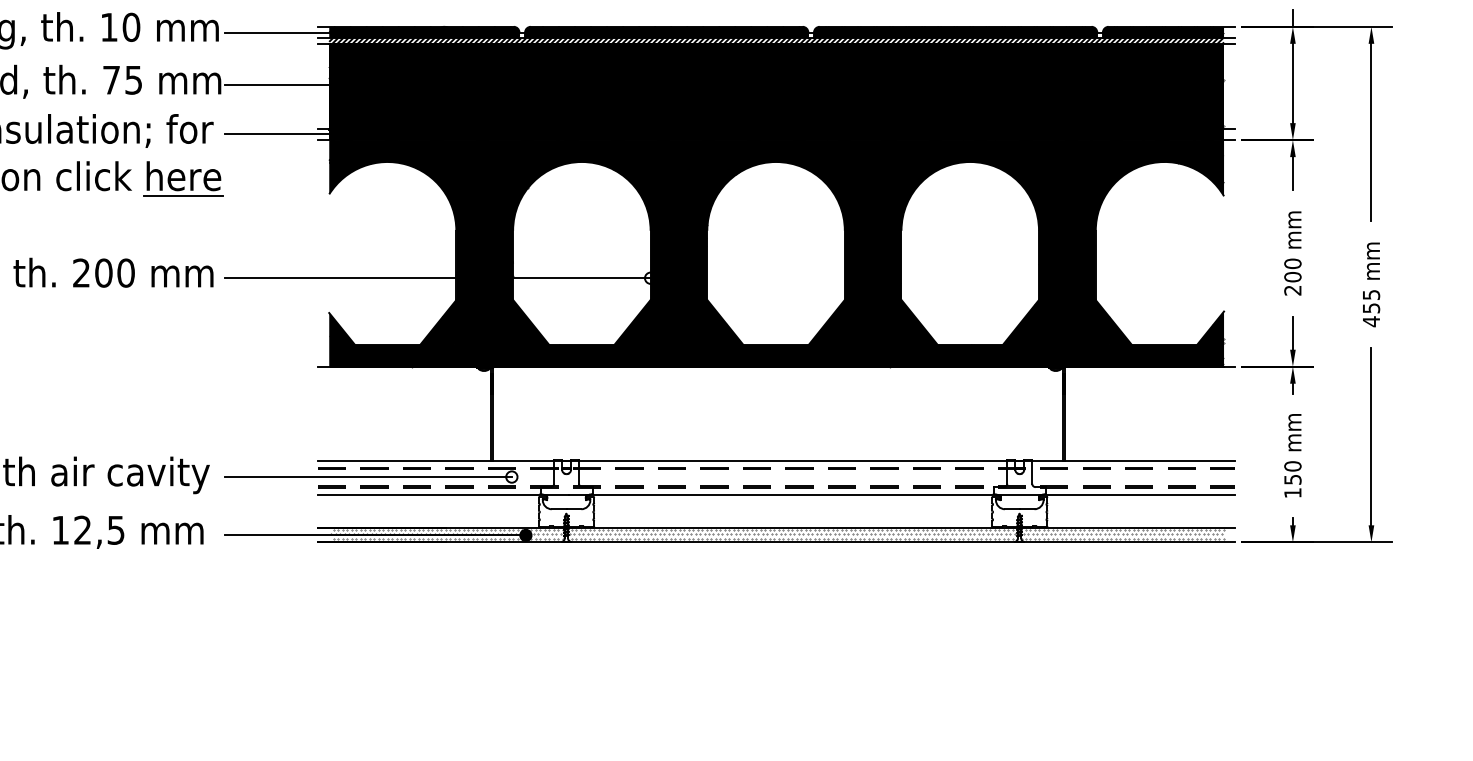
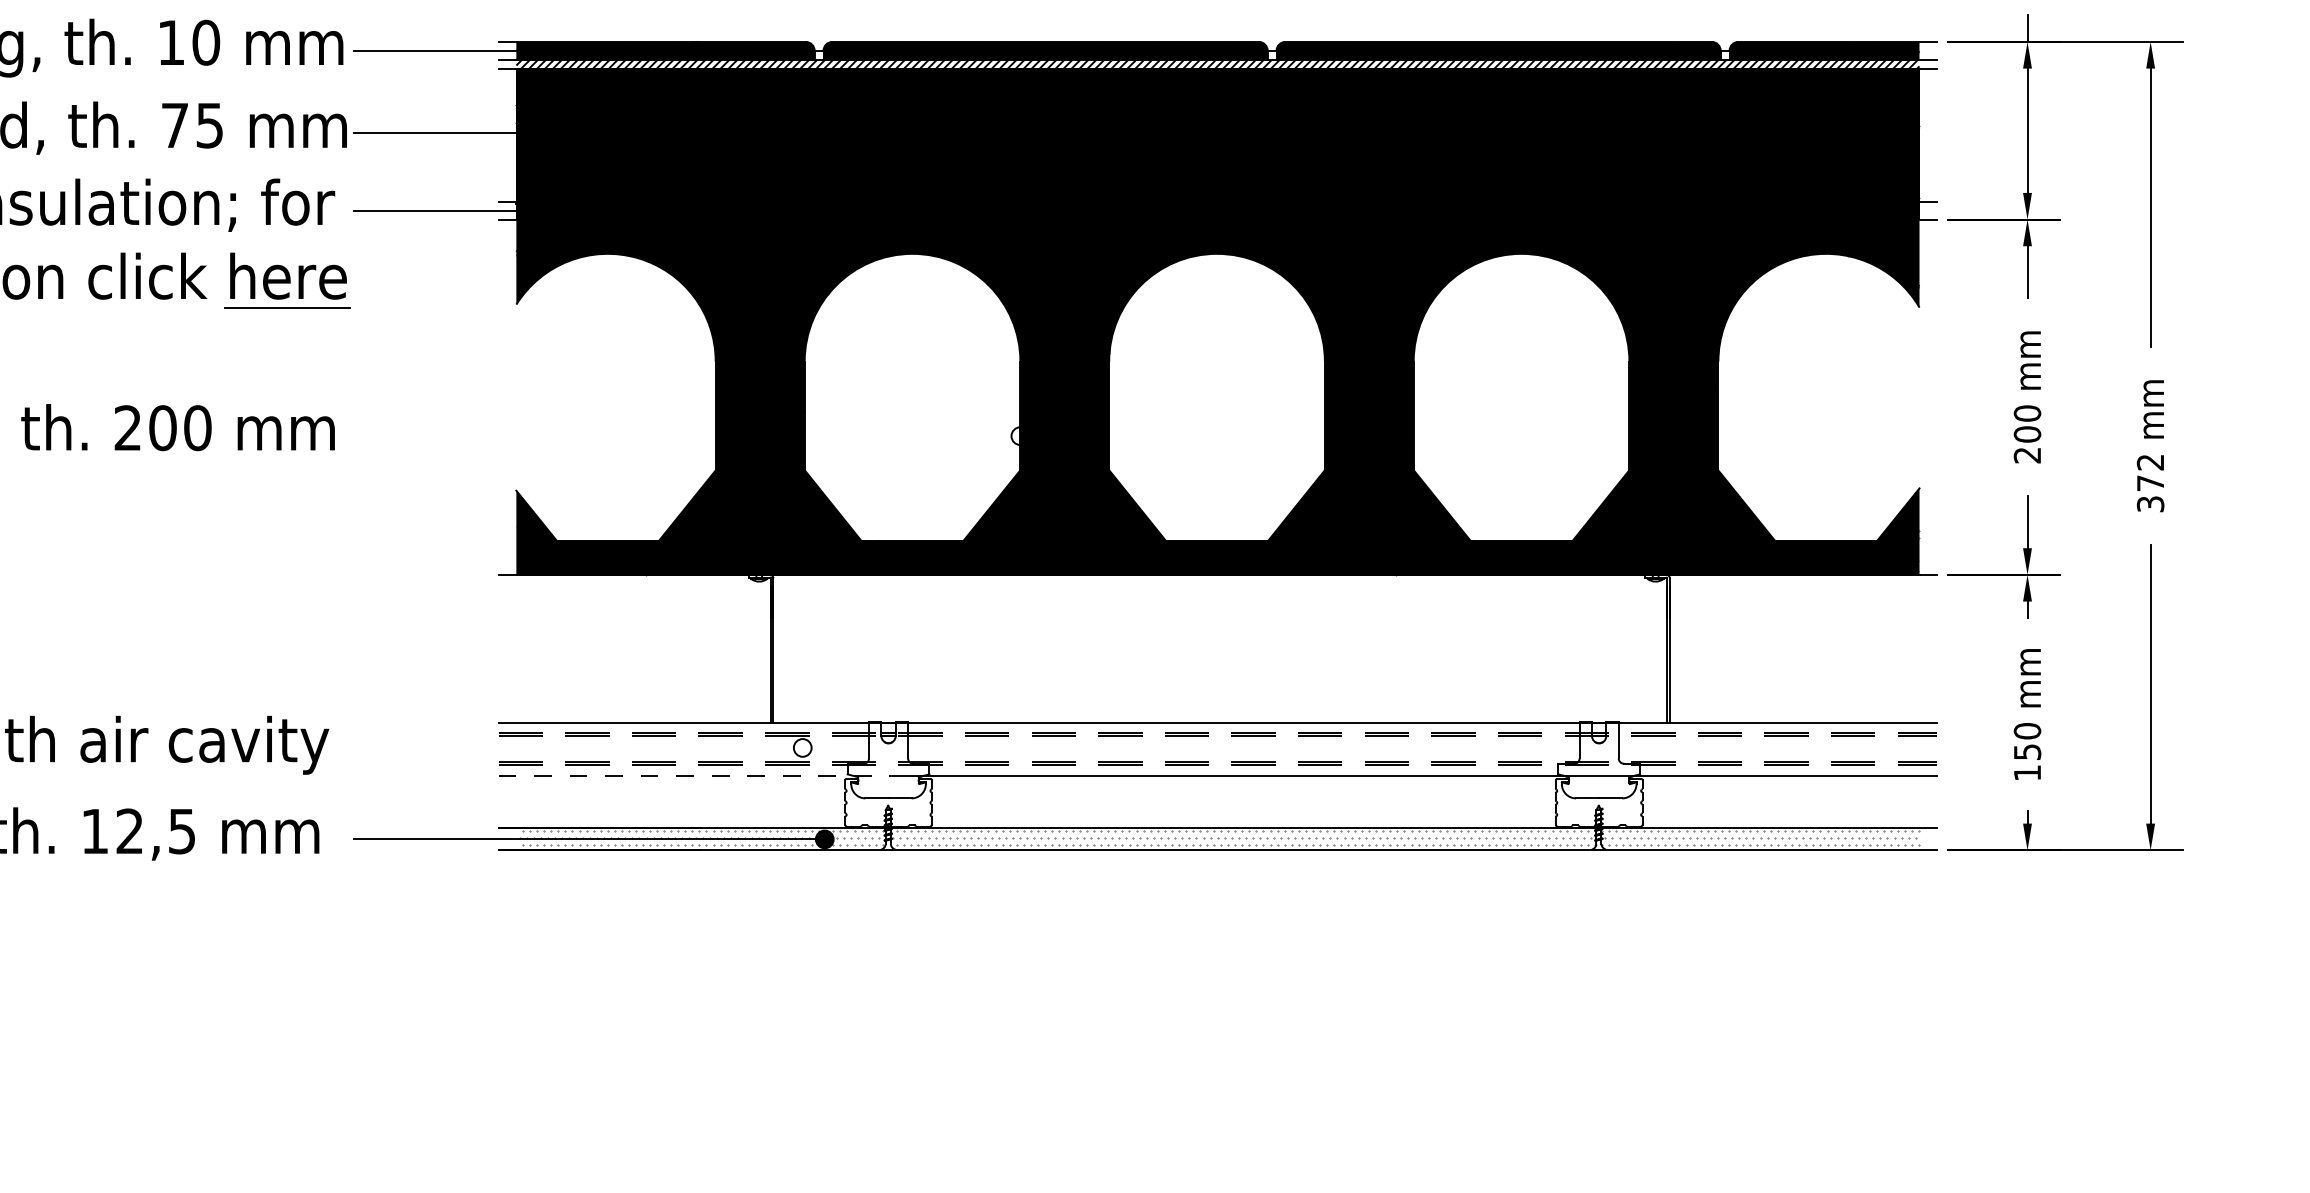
line: (437, 278) -> (686, 436), removed
text: (1371, 308) -> (2150, 483), 455 -> 372
line: (368, 477) -> (577, 748), removed
line: (443, 494) -> (695, 775), solid -> dashed

